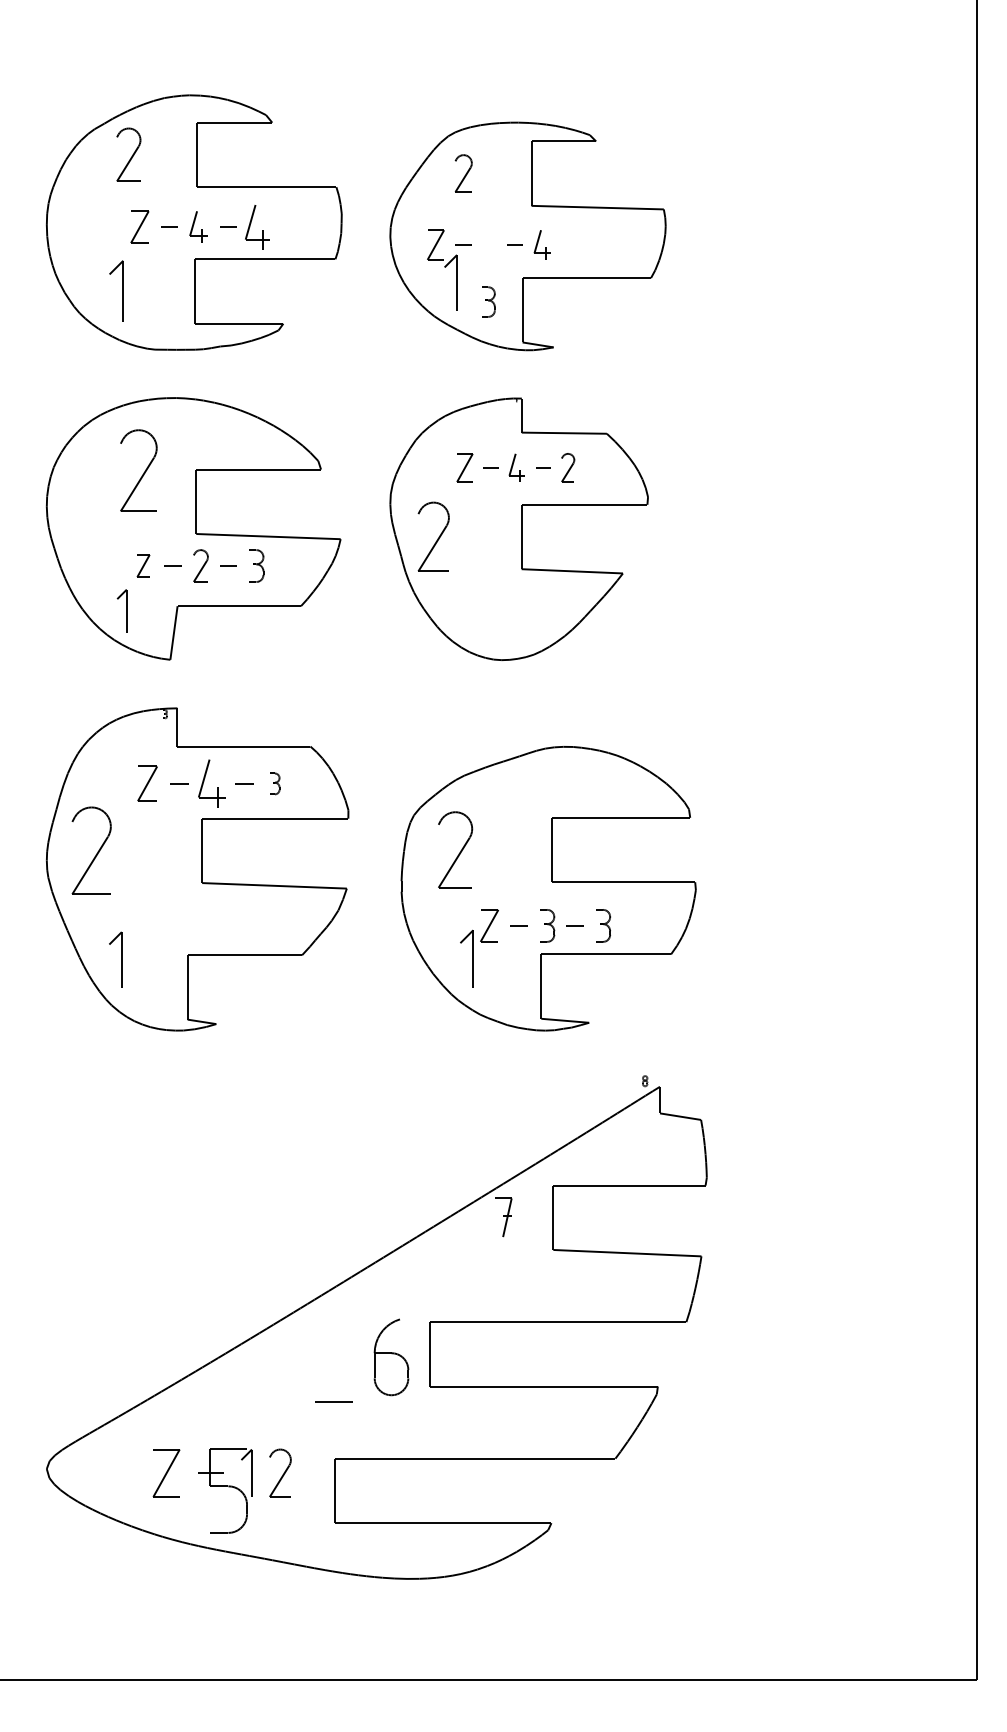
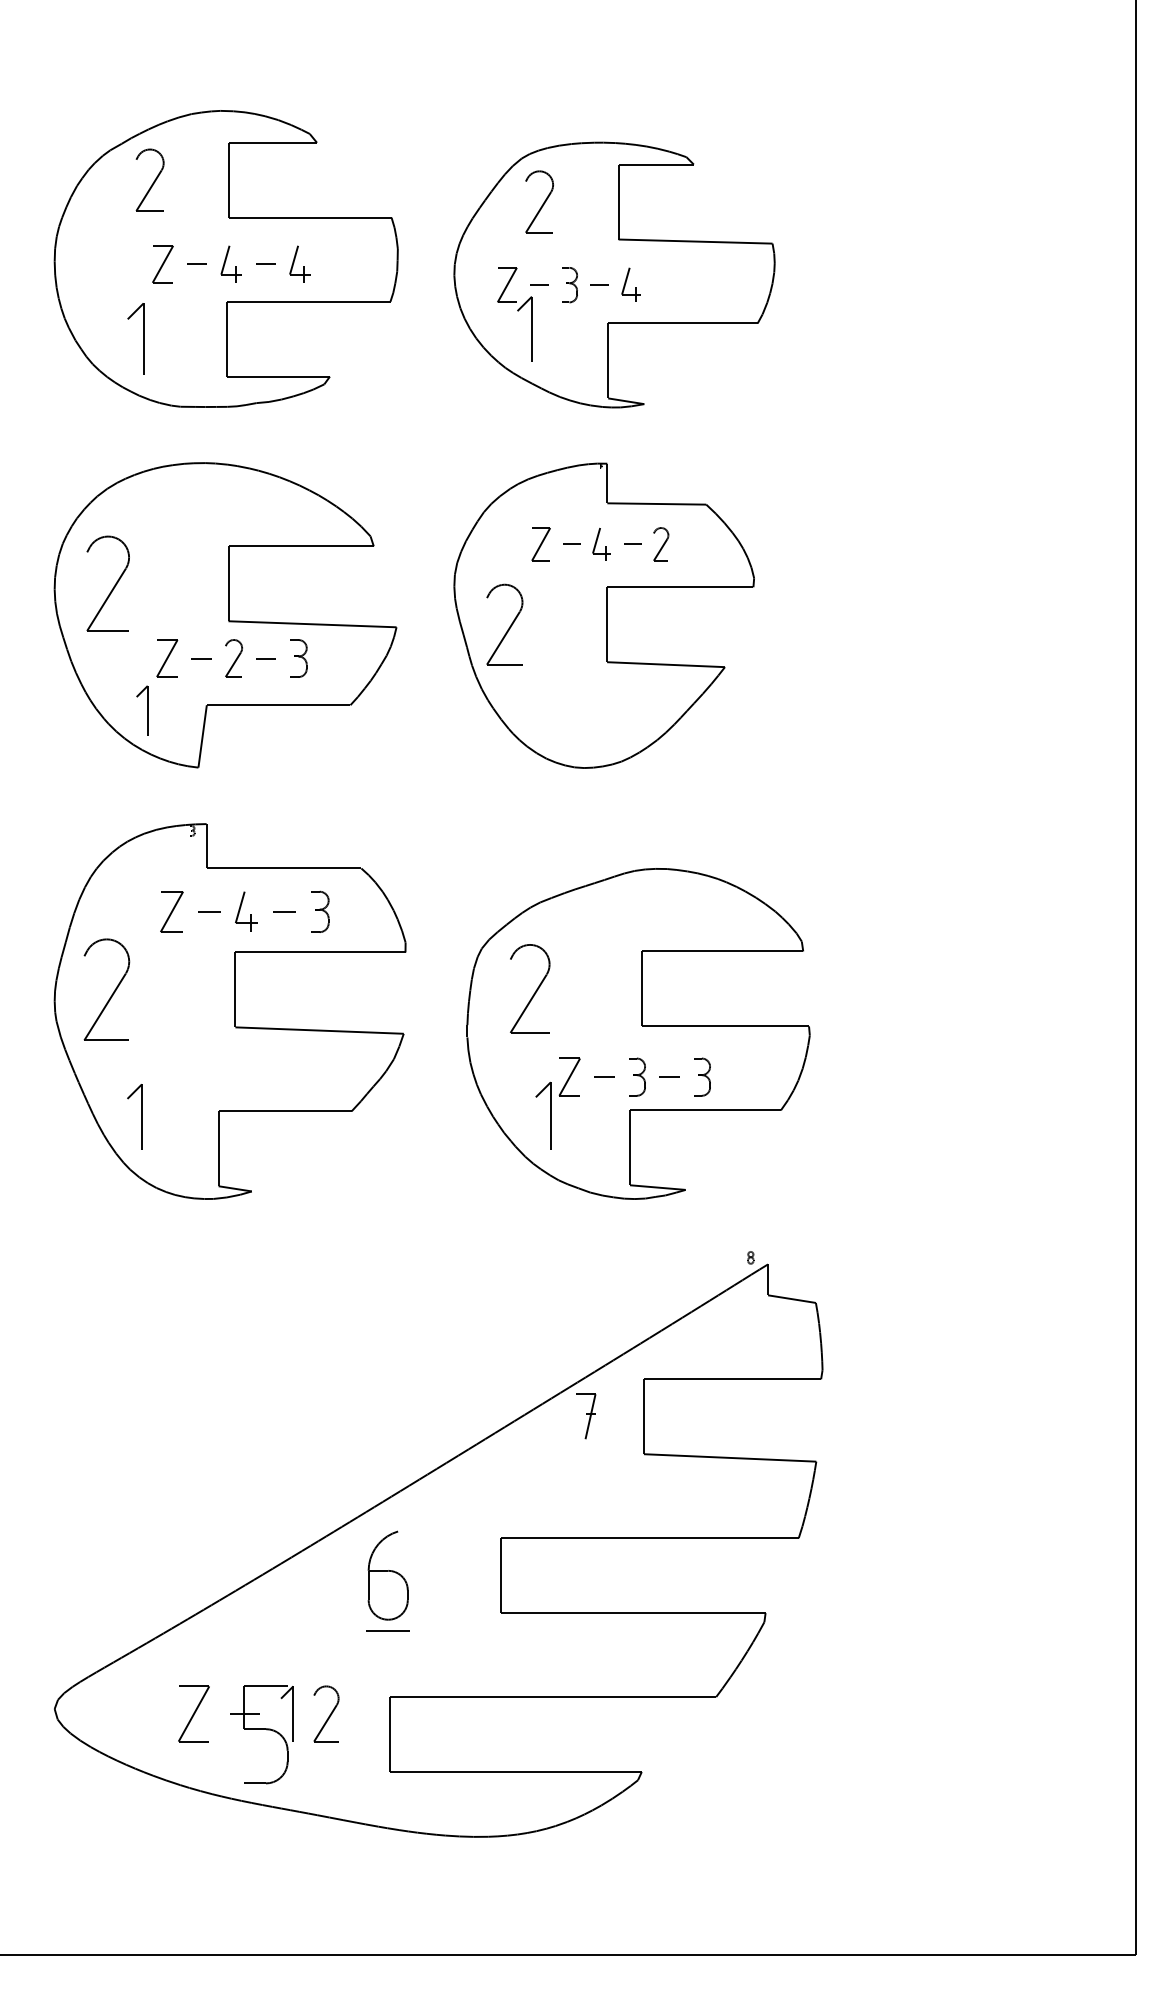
part: (463, 173) -> (539, 201), size x1.43
part: (257, 226) -> (299, 263), size x0.71
part: (488, 301) -> (569, 284), moved
part: (138, 470) -> (107, 583), moved
part: (143, 565) -> (167, 657), size x1.43
part: (211, 783) -> (246, 911), size x0.71
part: (275, 783) -> (320, 911), size x1.67
part: (391, 1357) -> (388, 1575), moved

